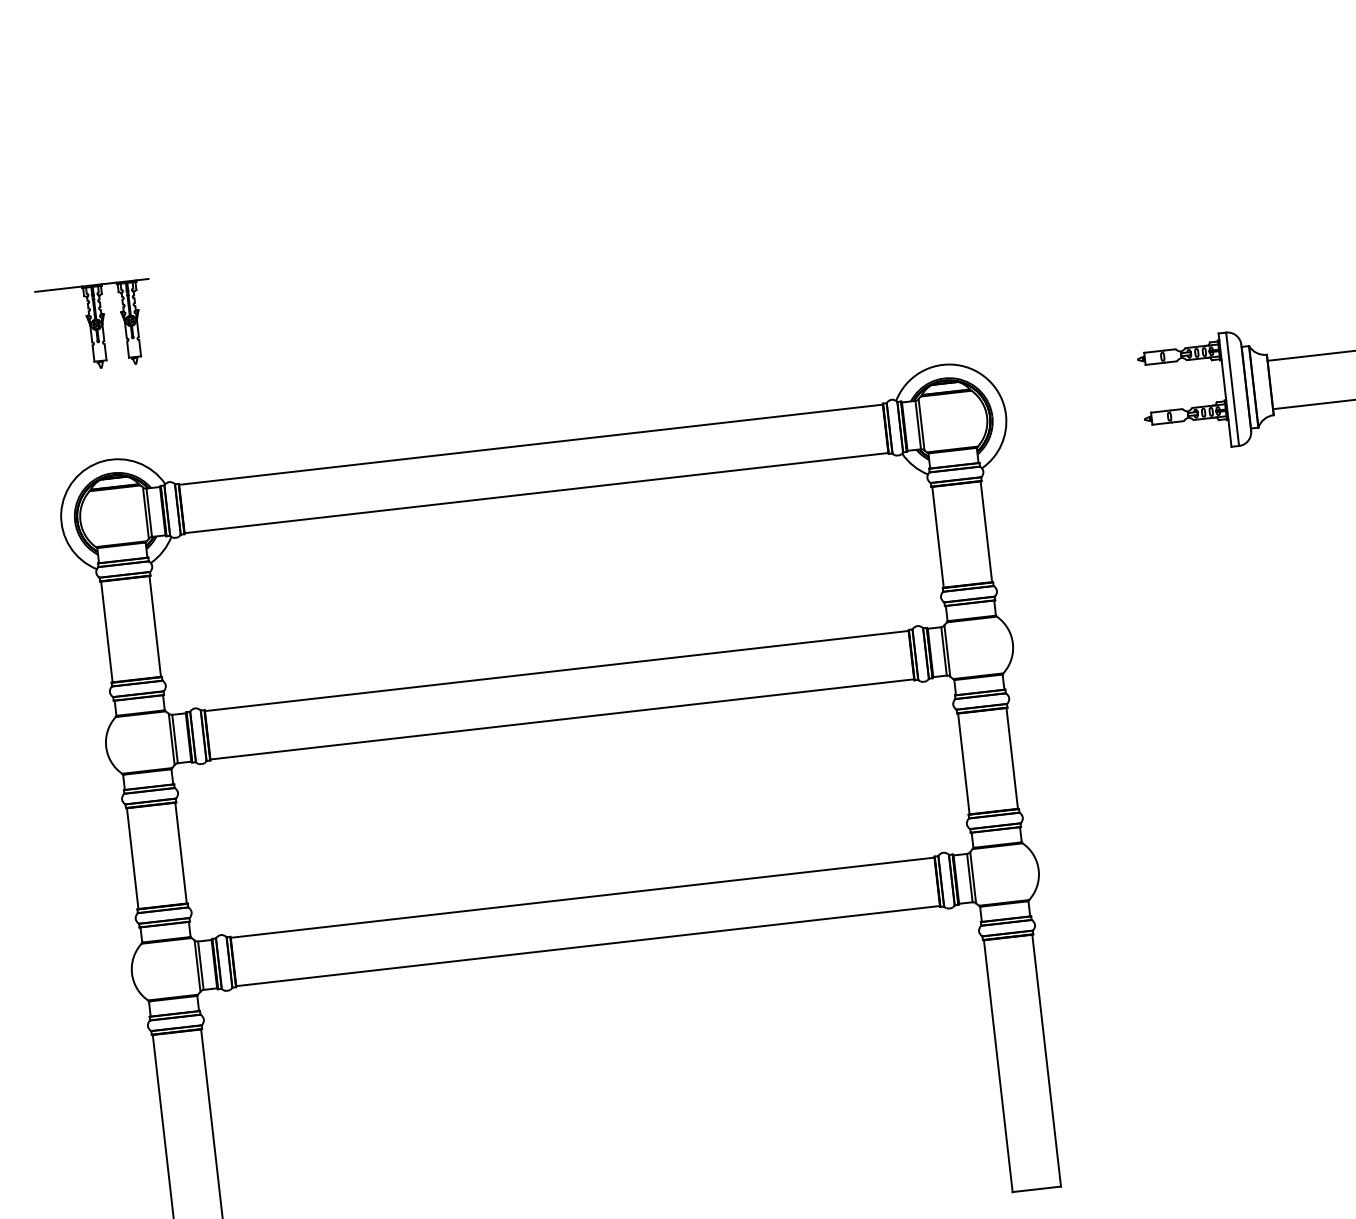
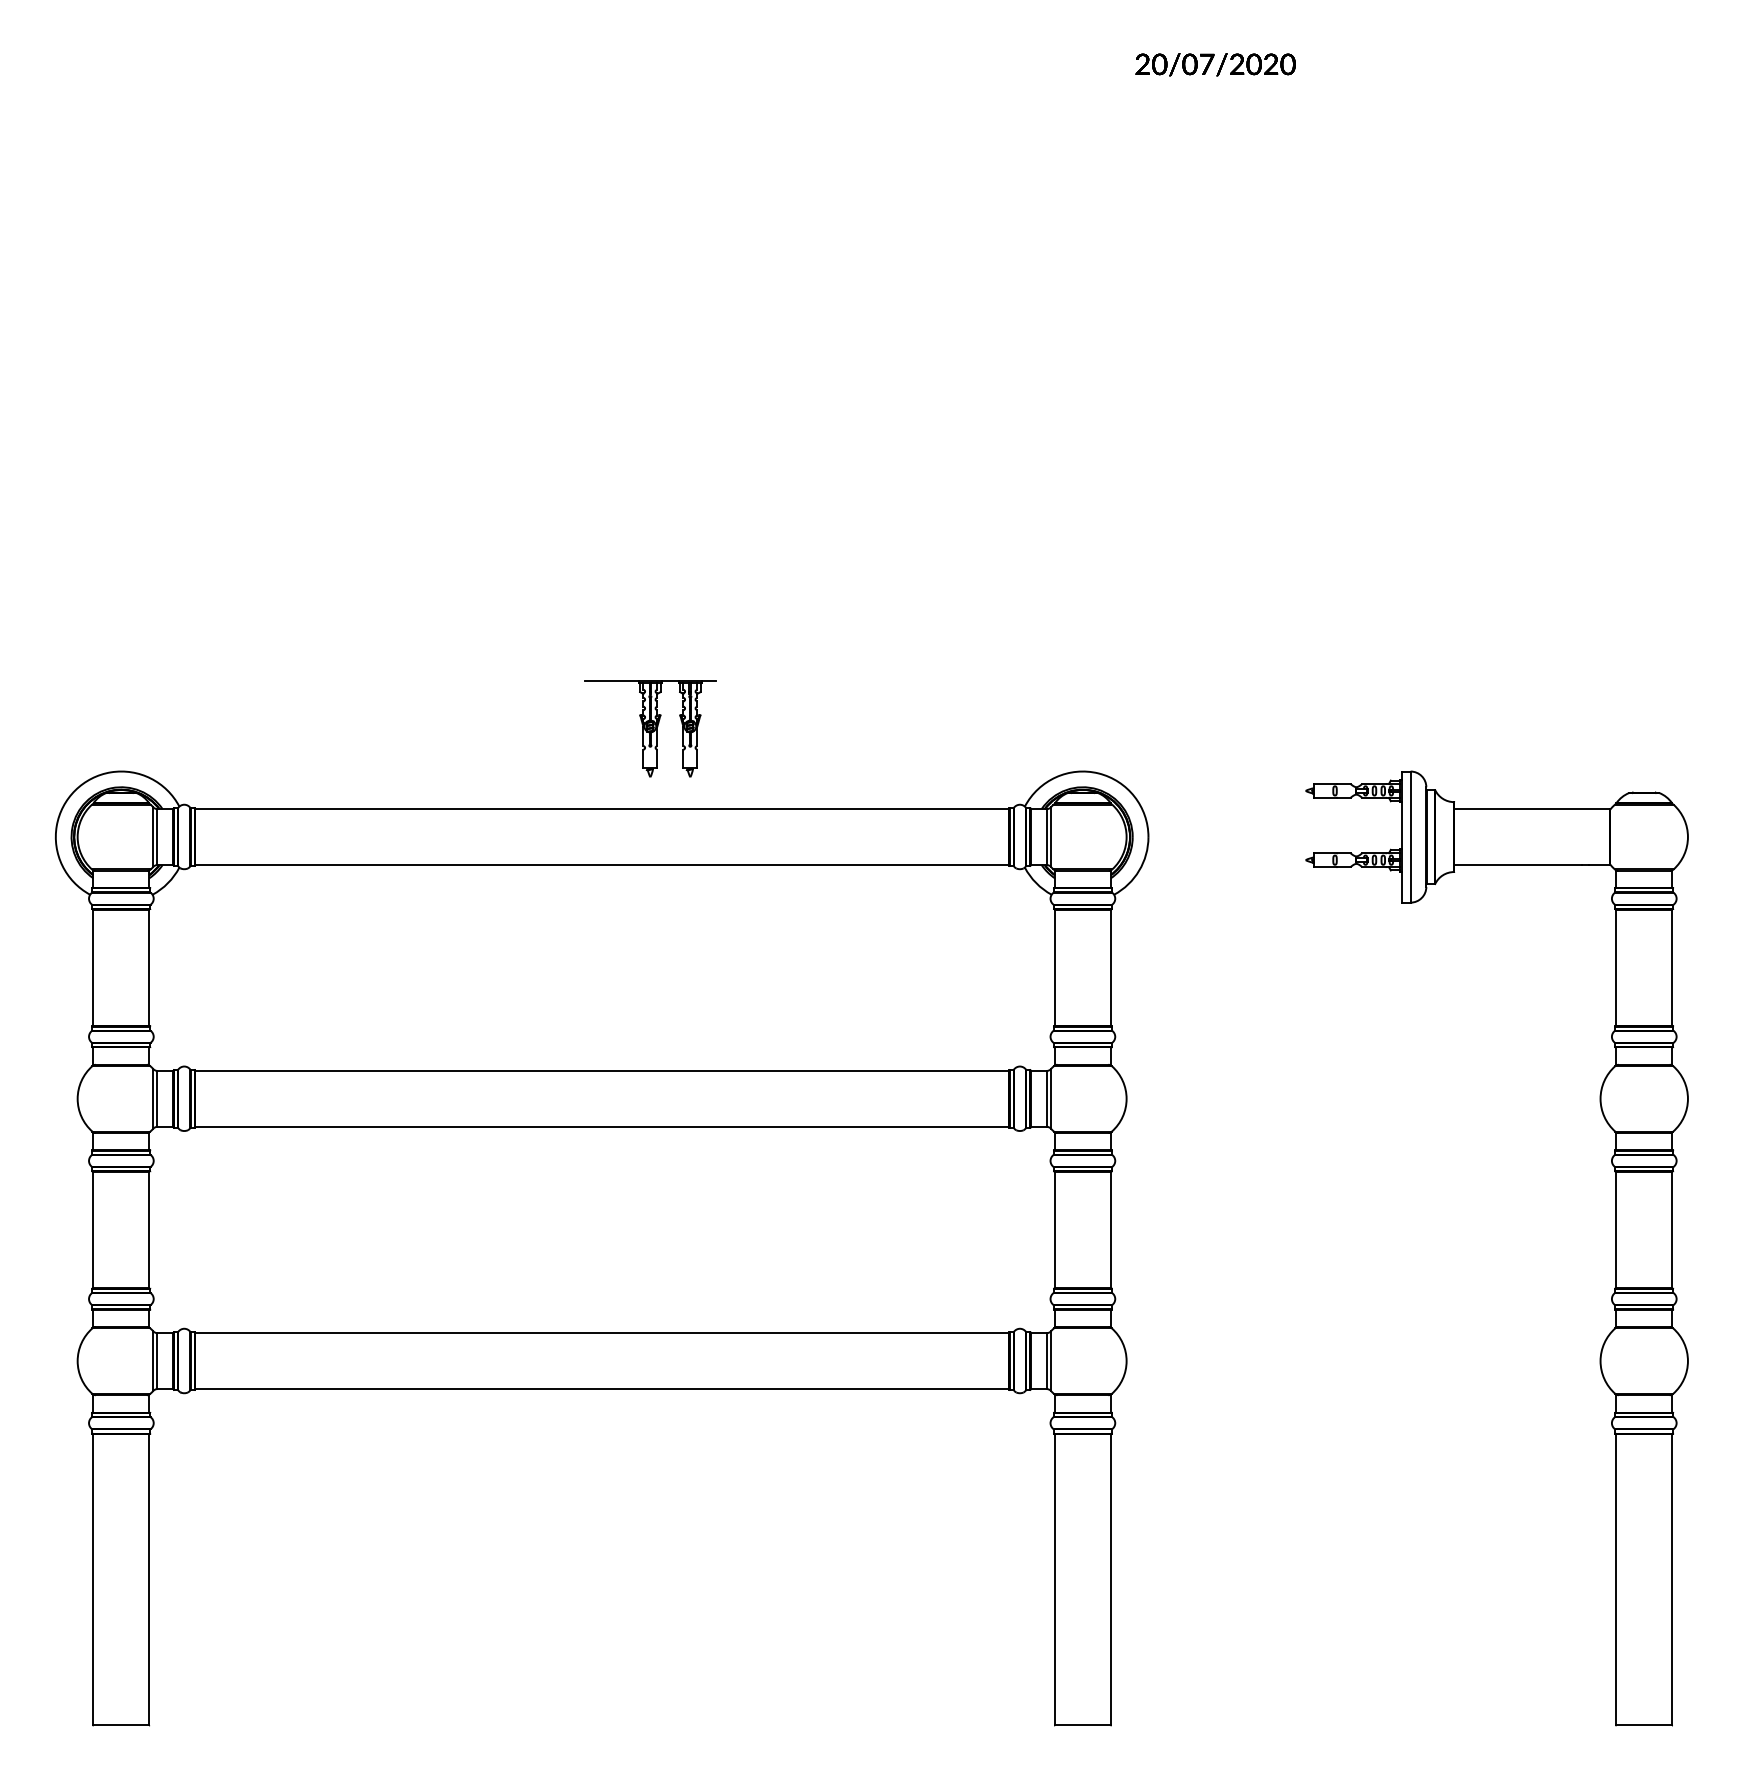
part: (96, 326) -> (650, 728), moved

